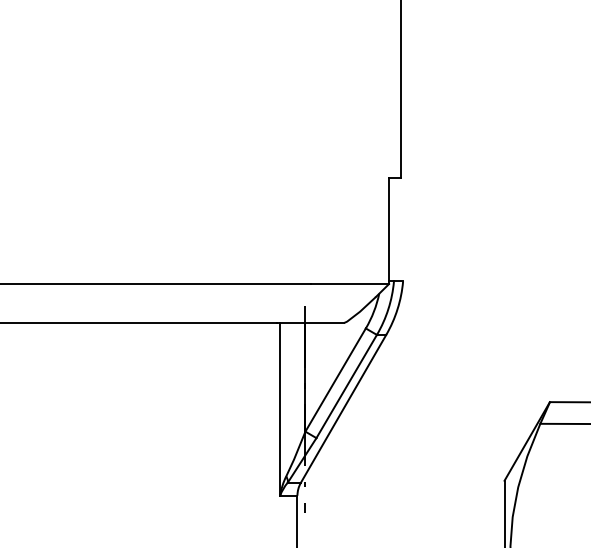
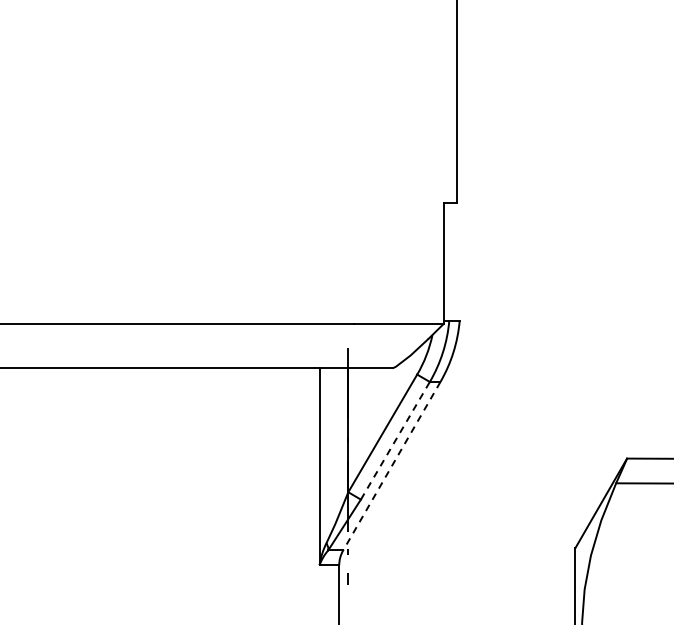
line: (346, 386) -> (395, 440), solid -> dashed
line: (343, 409) -> (391, 466), solid -> dashed

